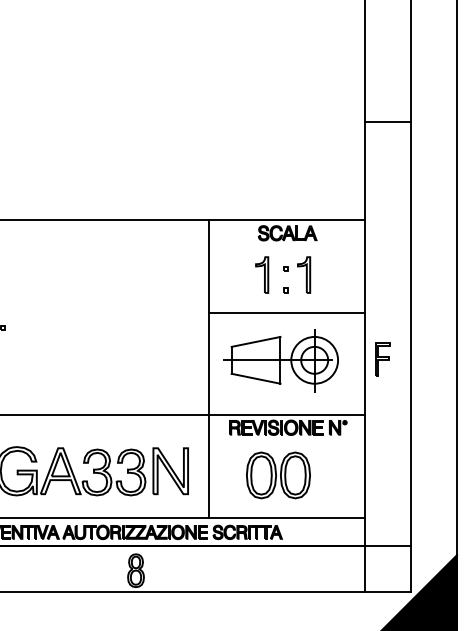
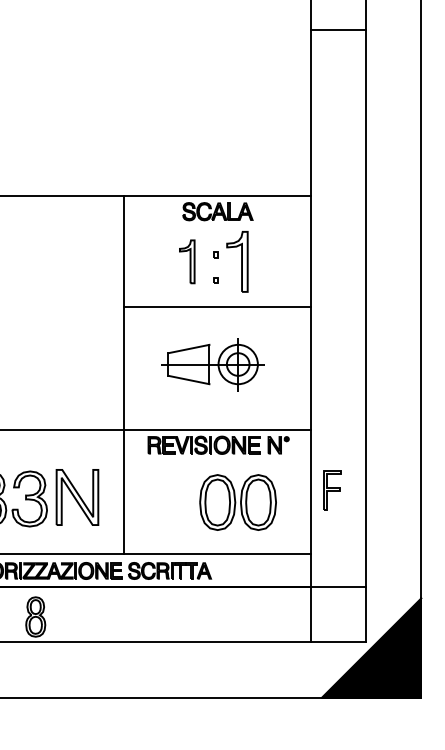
line: (388, 122) -> (339, 30), moved
part: (304, 274) -> (238, 261), size x1.4
part: (382, 359) -> (331, 490), moved
part: (280, 360) -> (209, 364), size x0.7
part: (278, 475) -> (238, 502), moved

